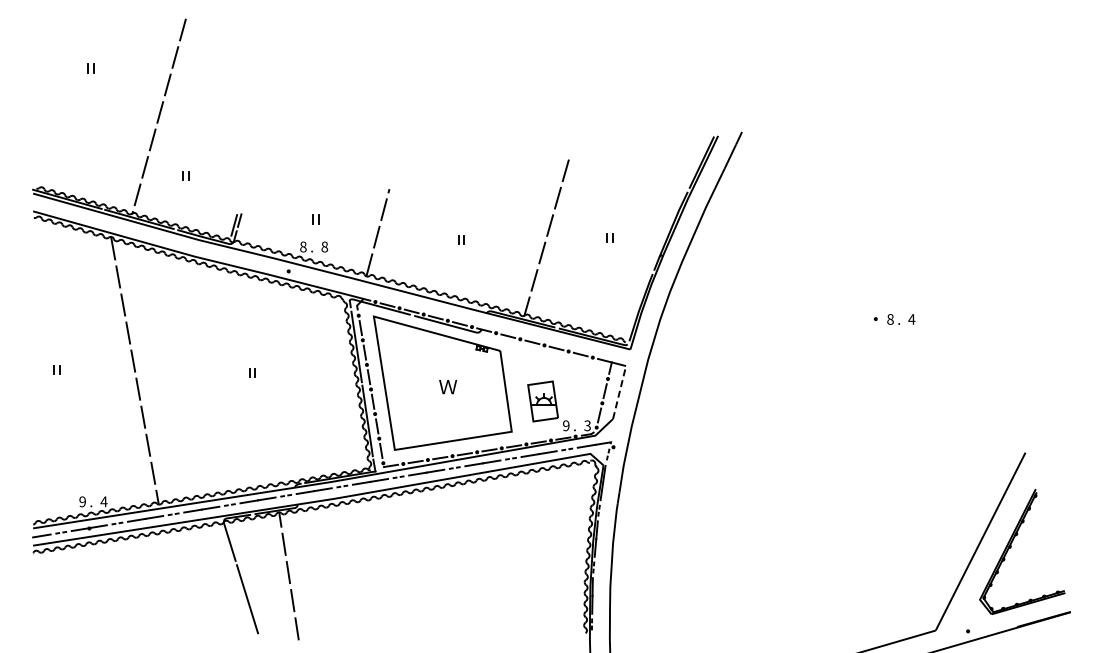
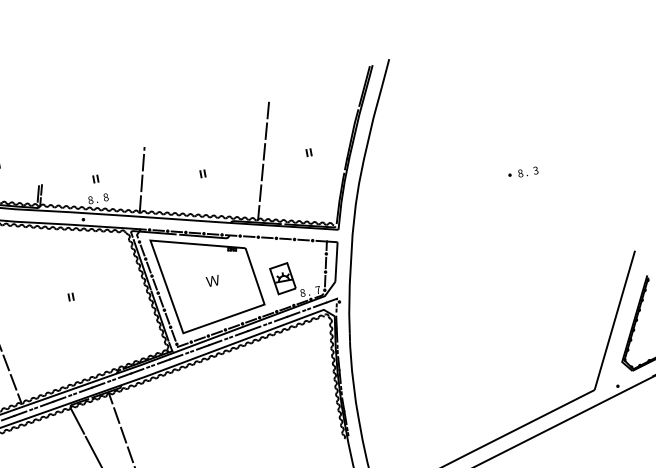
text: (911, 319) -> (535, 170), 4 -> 3
line: (619, 392) -> (336, 262), dashed -> solid
text: (566, 425) -> (302, 292), 9 -> 8
text: (587, 425) -> (317, 289), 3 -> 7

